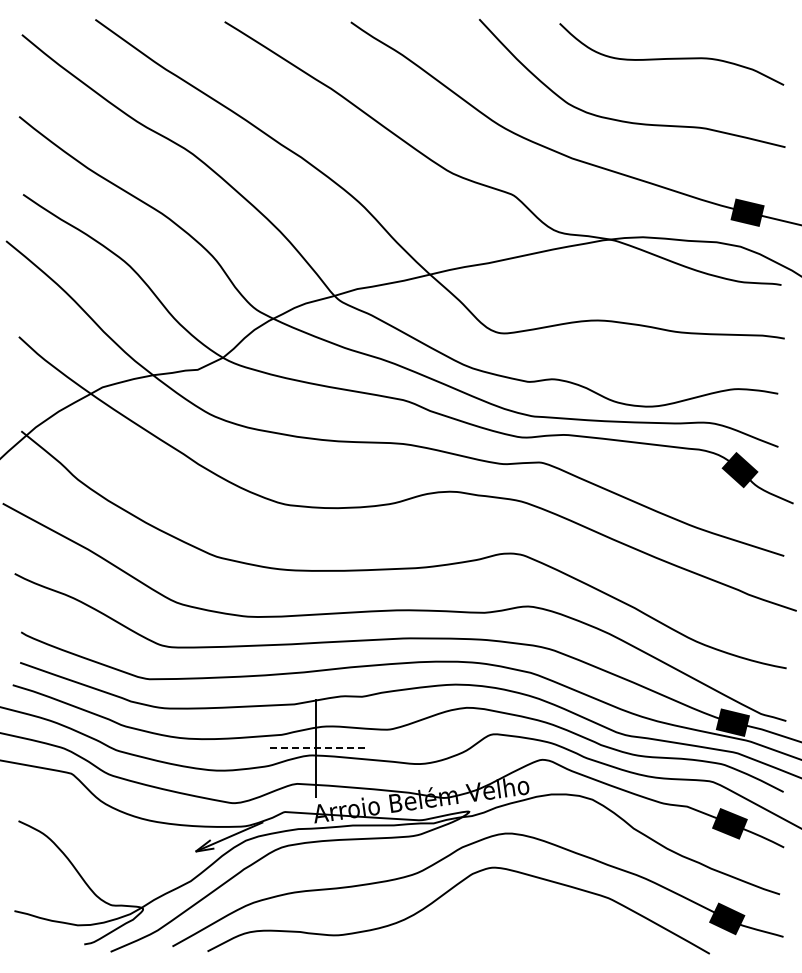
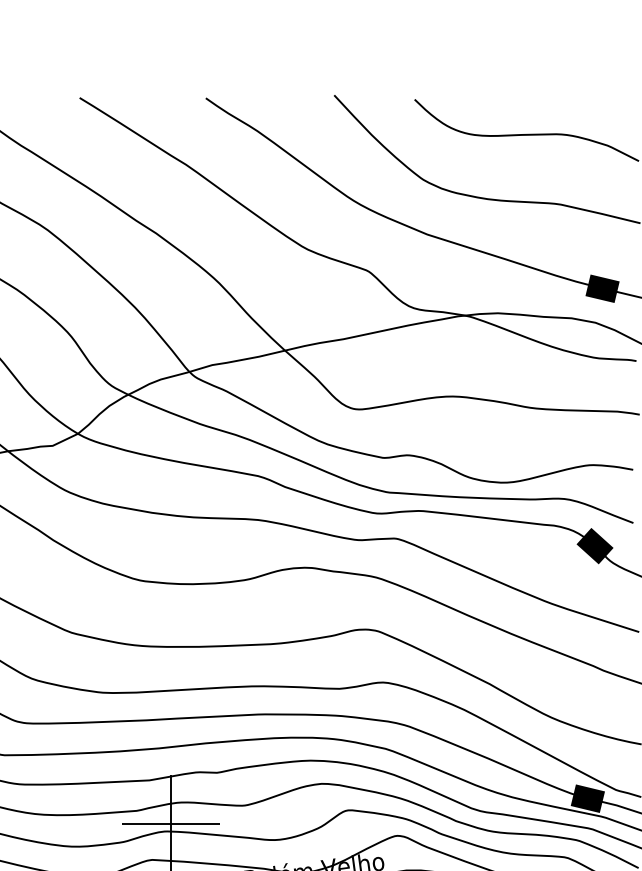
line: (315, 748) -> (170, 824), dashed -> solid

